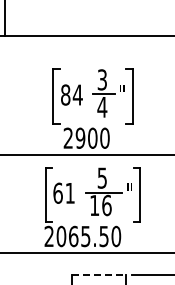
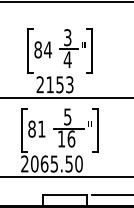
text: (92, 137) -> (59, 84), 2900 -> 2153
text: (57, 192) -> (31, 128), 61 -> 81
line: (99, 275) -> (65, 195), dashed -> solid

